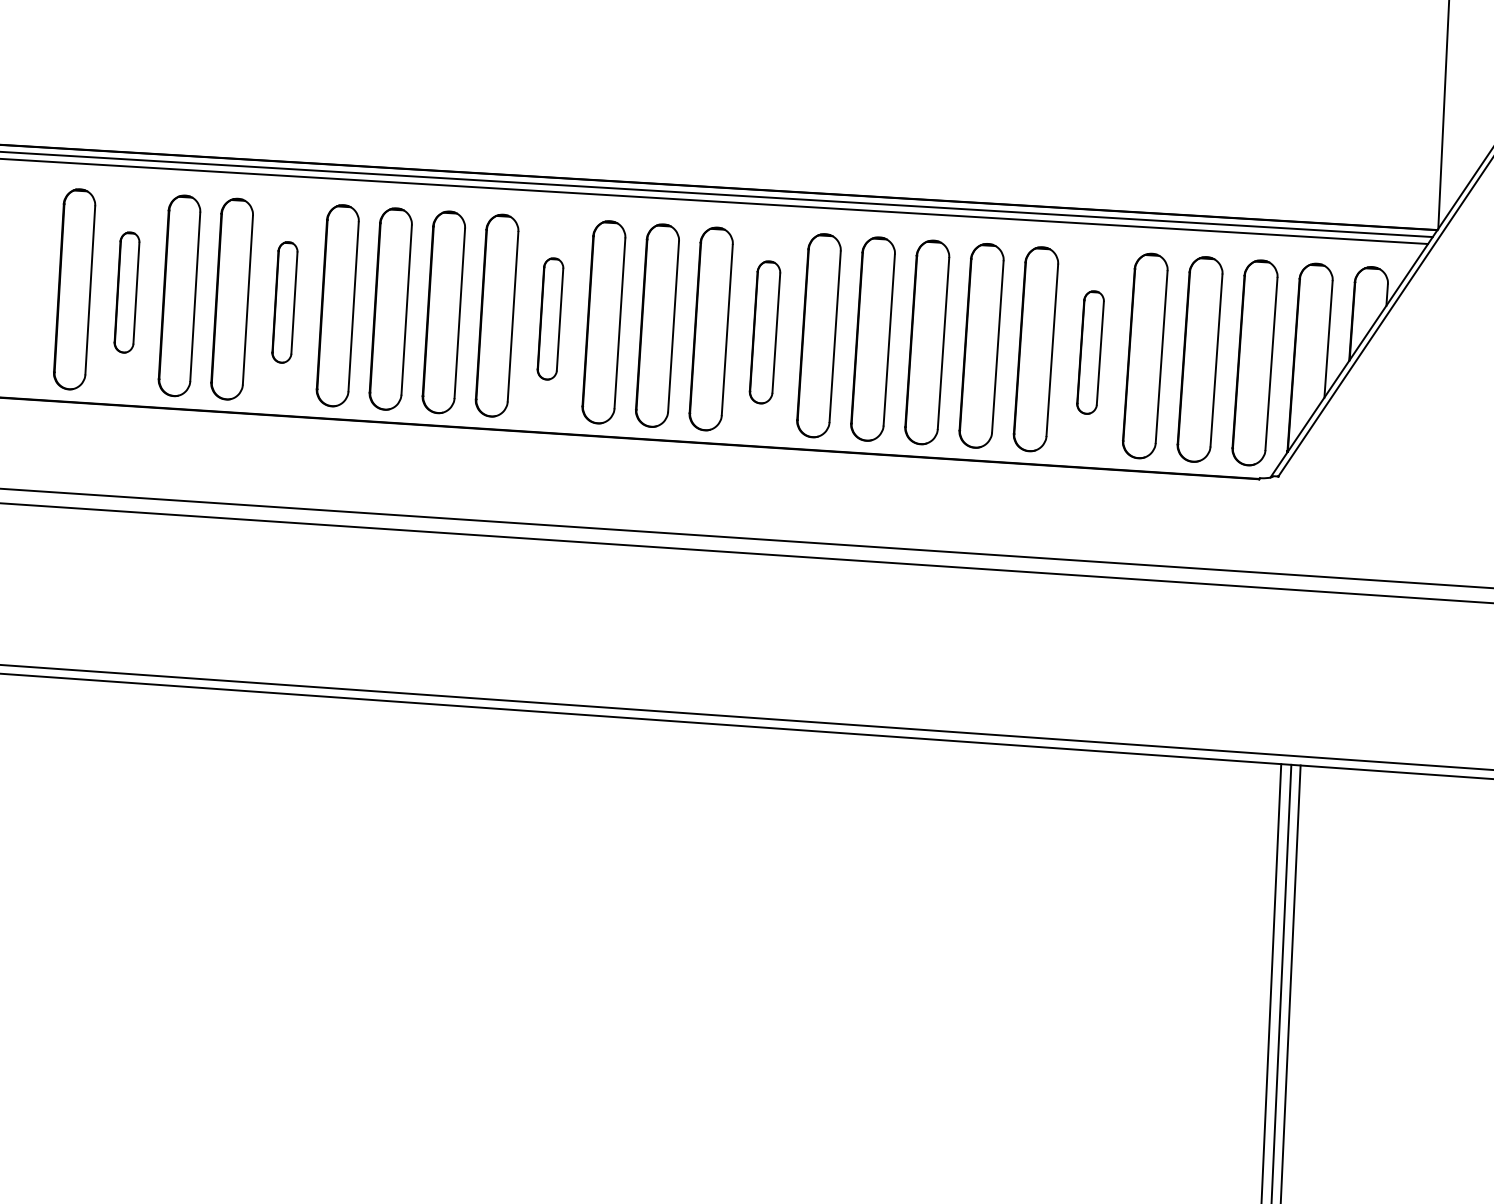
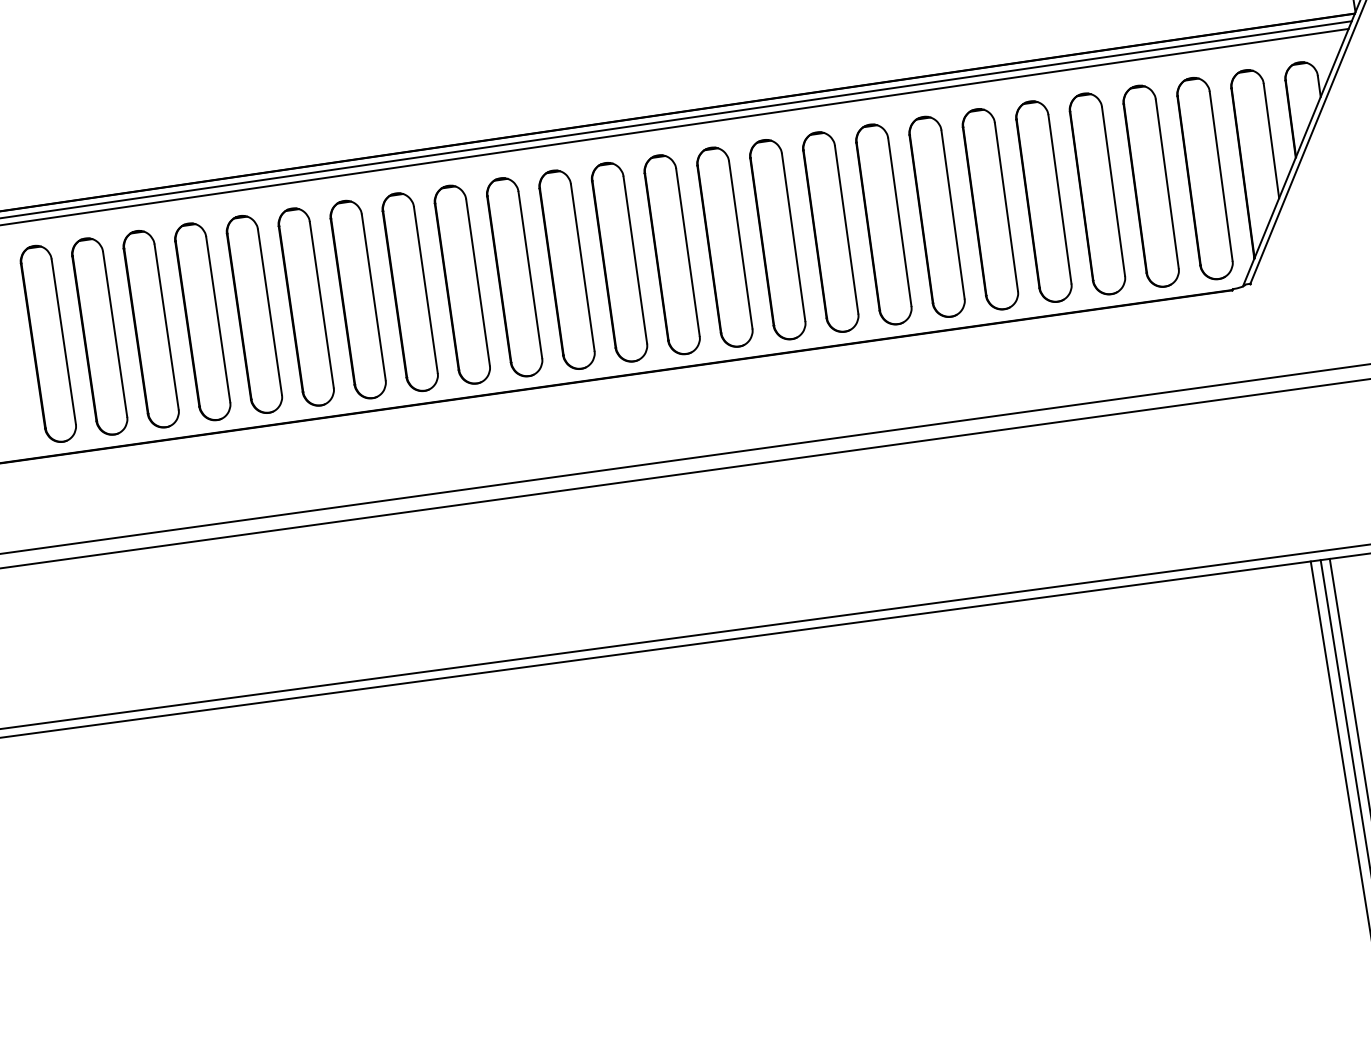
part: (126, 292) -> (99, 336), size x1.67
part: (284, 302) -> (254, 314), size x1.67
part: (550, 318) -> (514, 276), size x1.67
part: (764, 332) -> (724, 247), size x1.43
part: (1090, 352) -> (1043, 201), size x1.67

